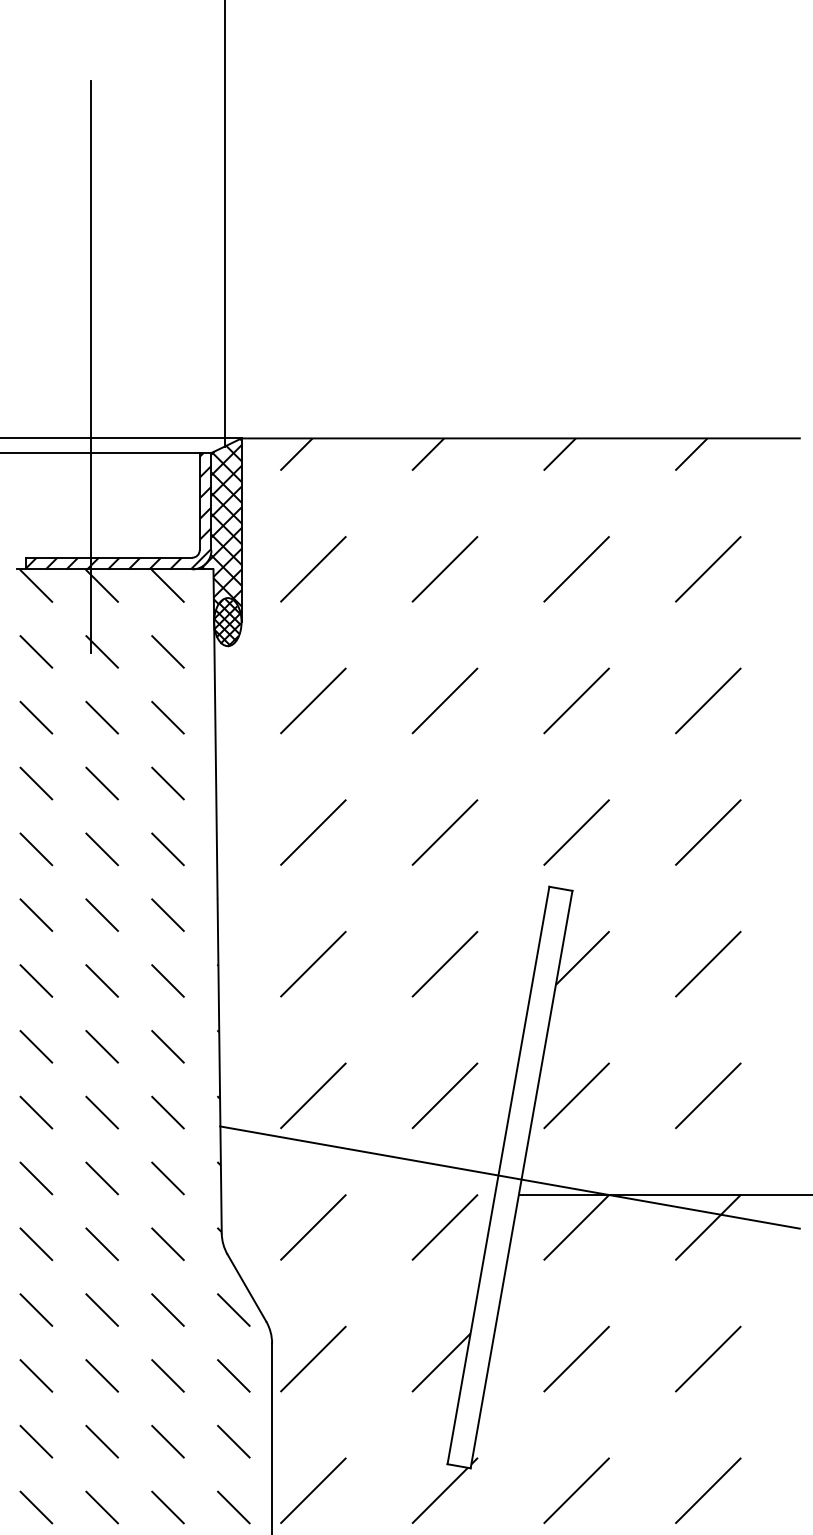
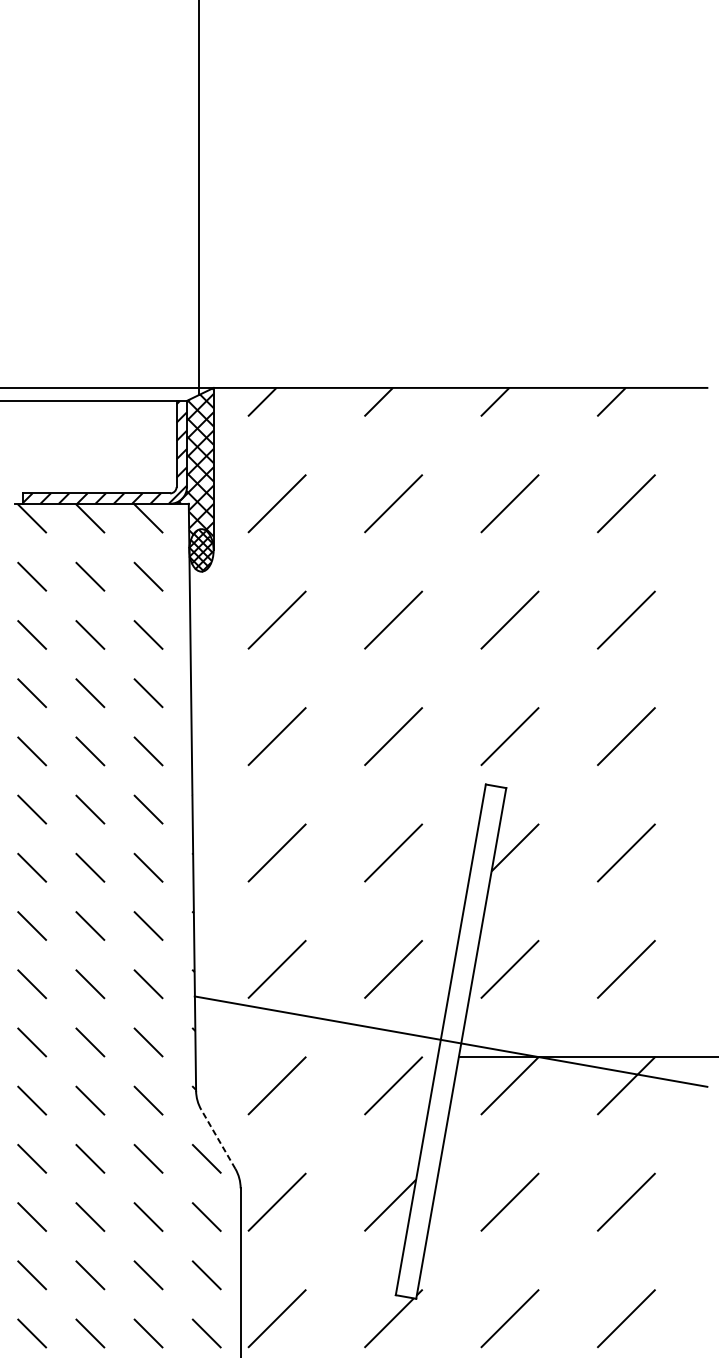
line: (91, 366) -> (80, 324), removed
line: (246, 1288) -> (217, 1139), solid -> dashed

